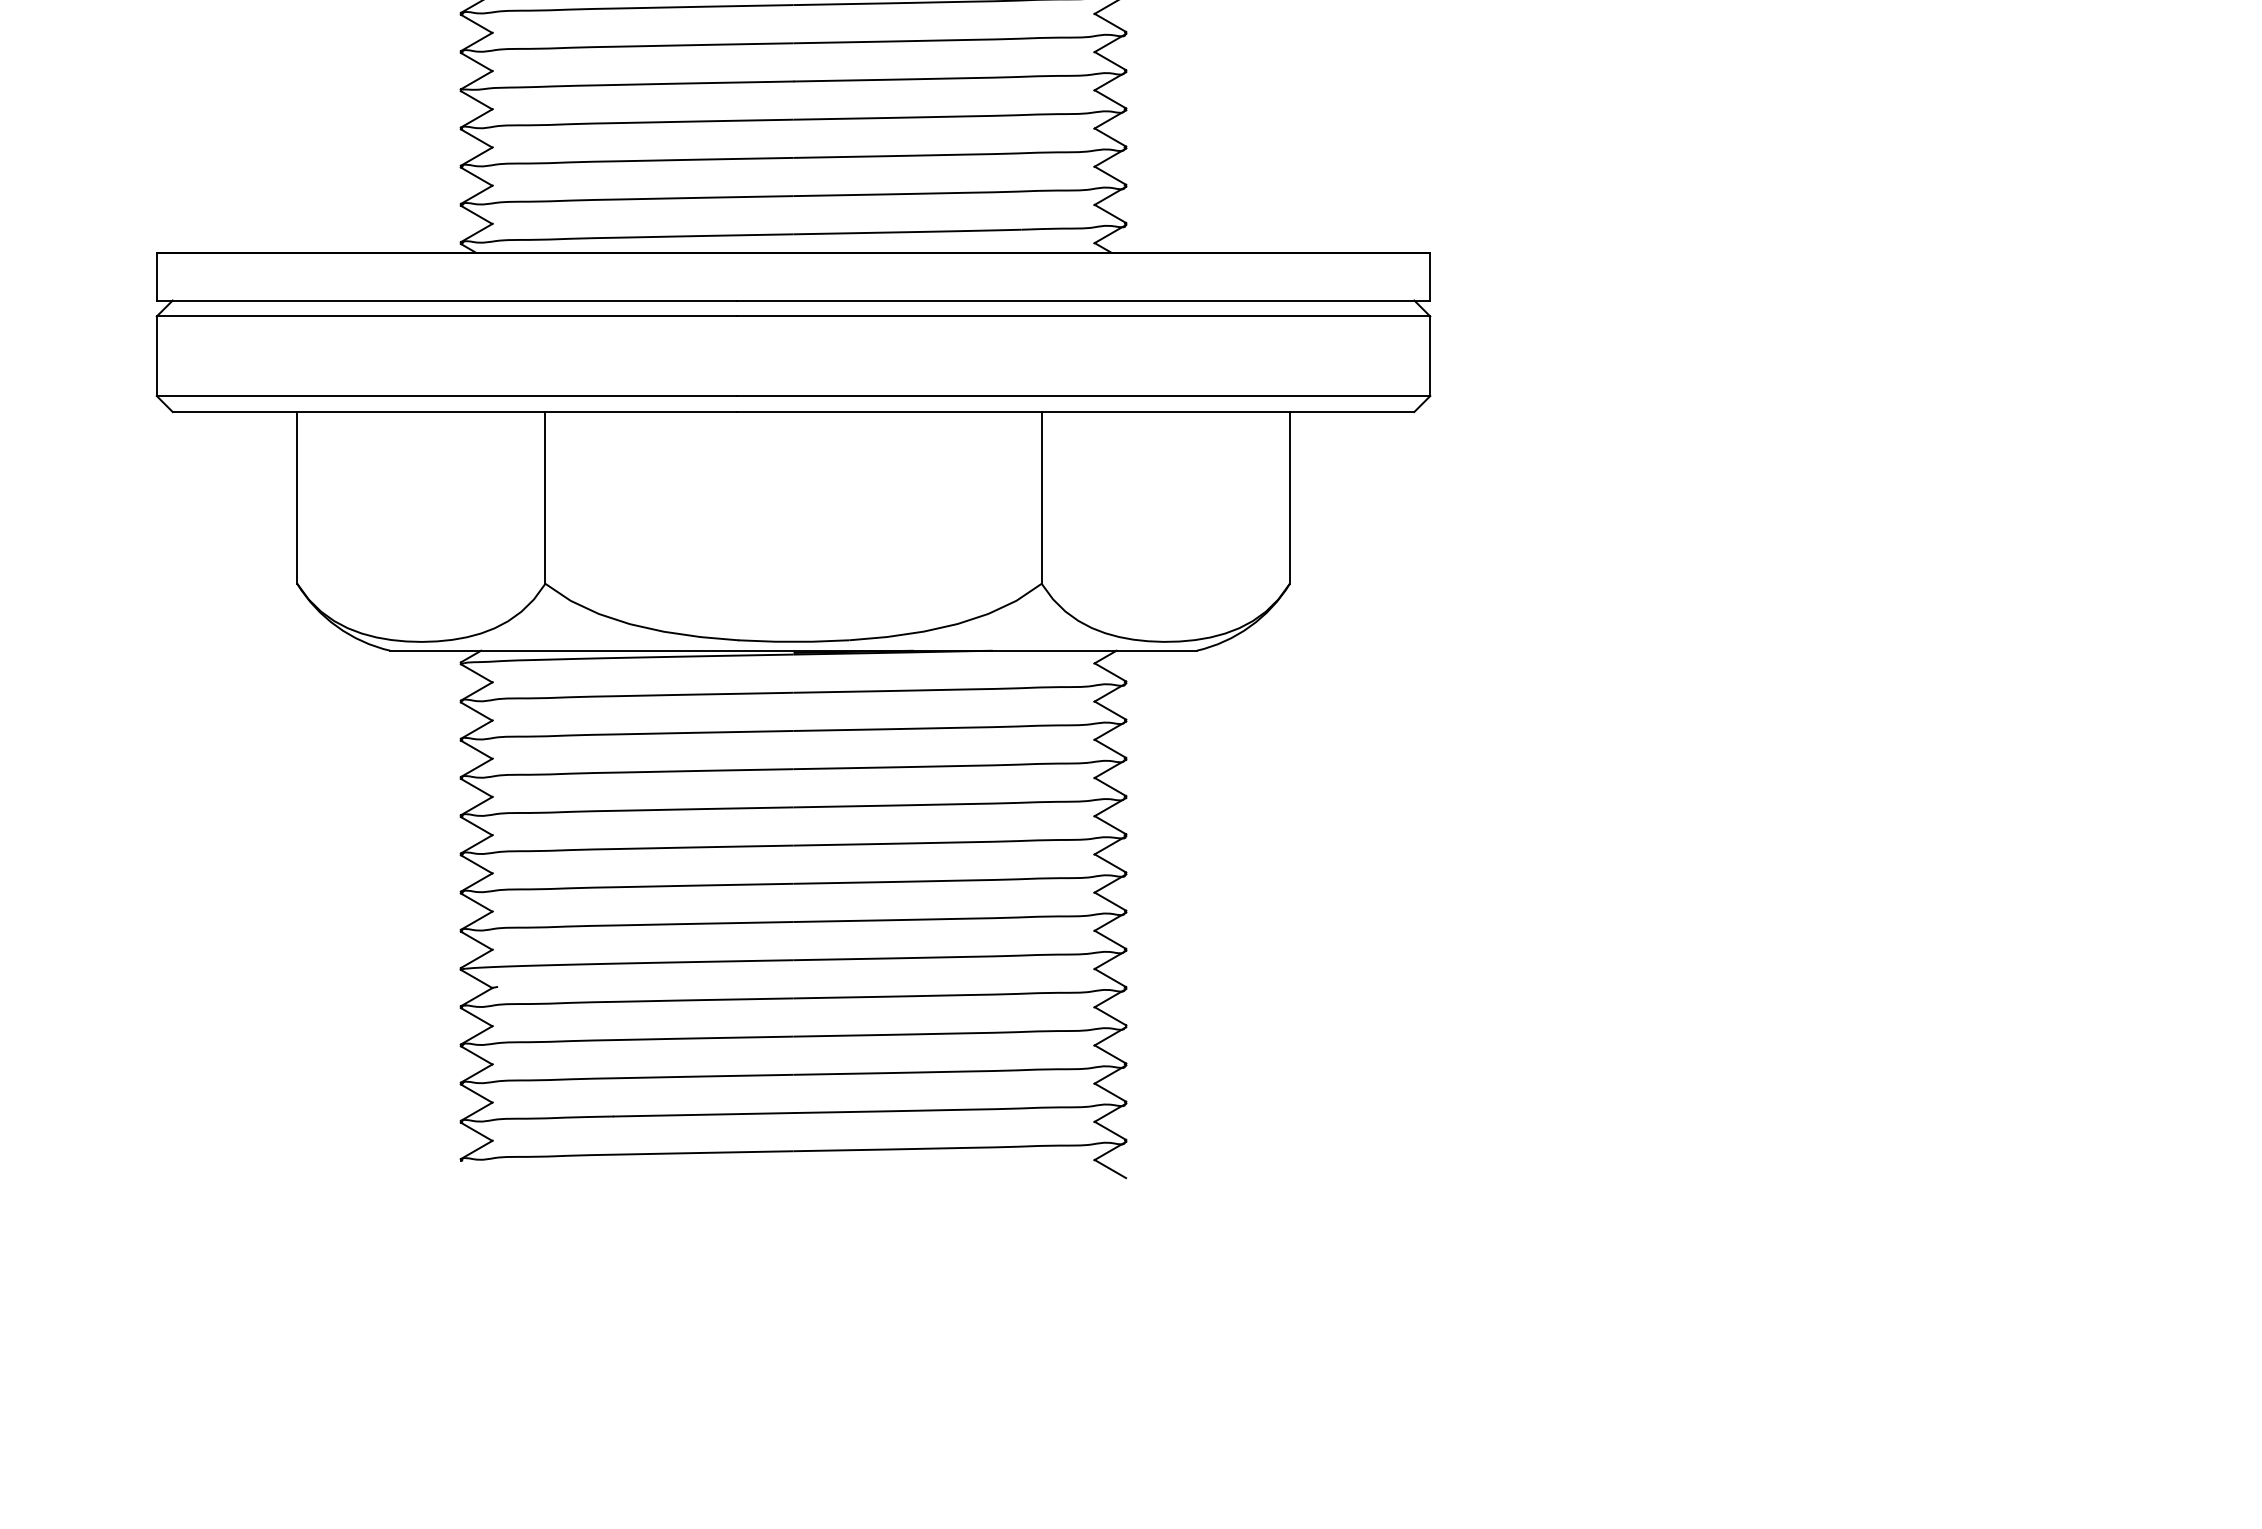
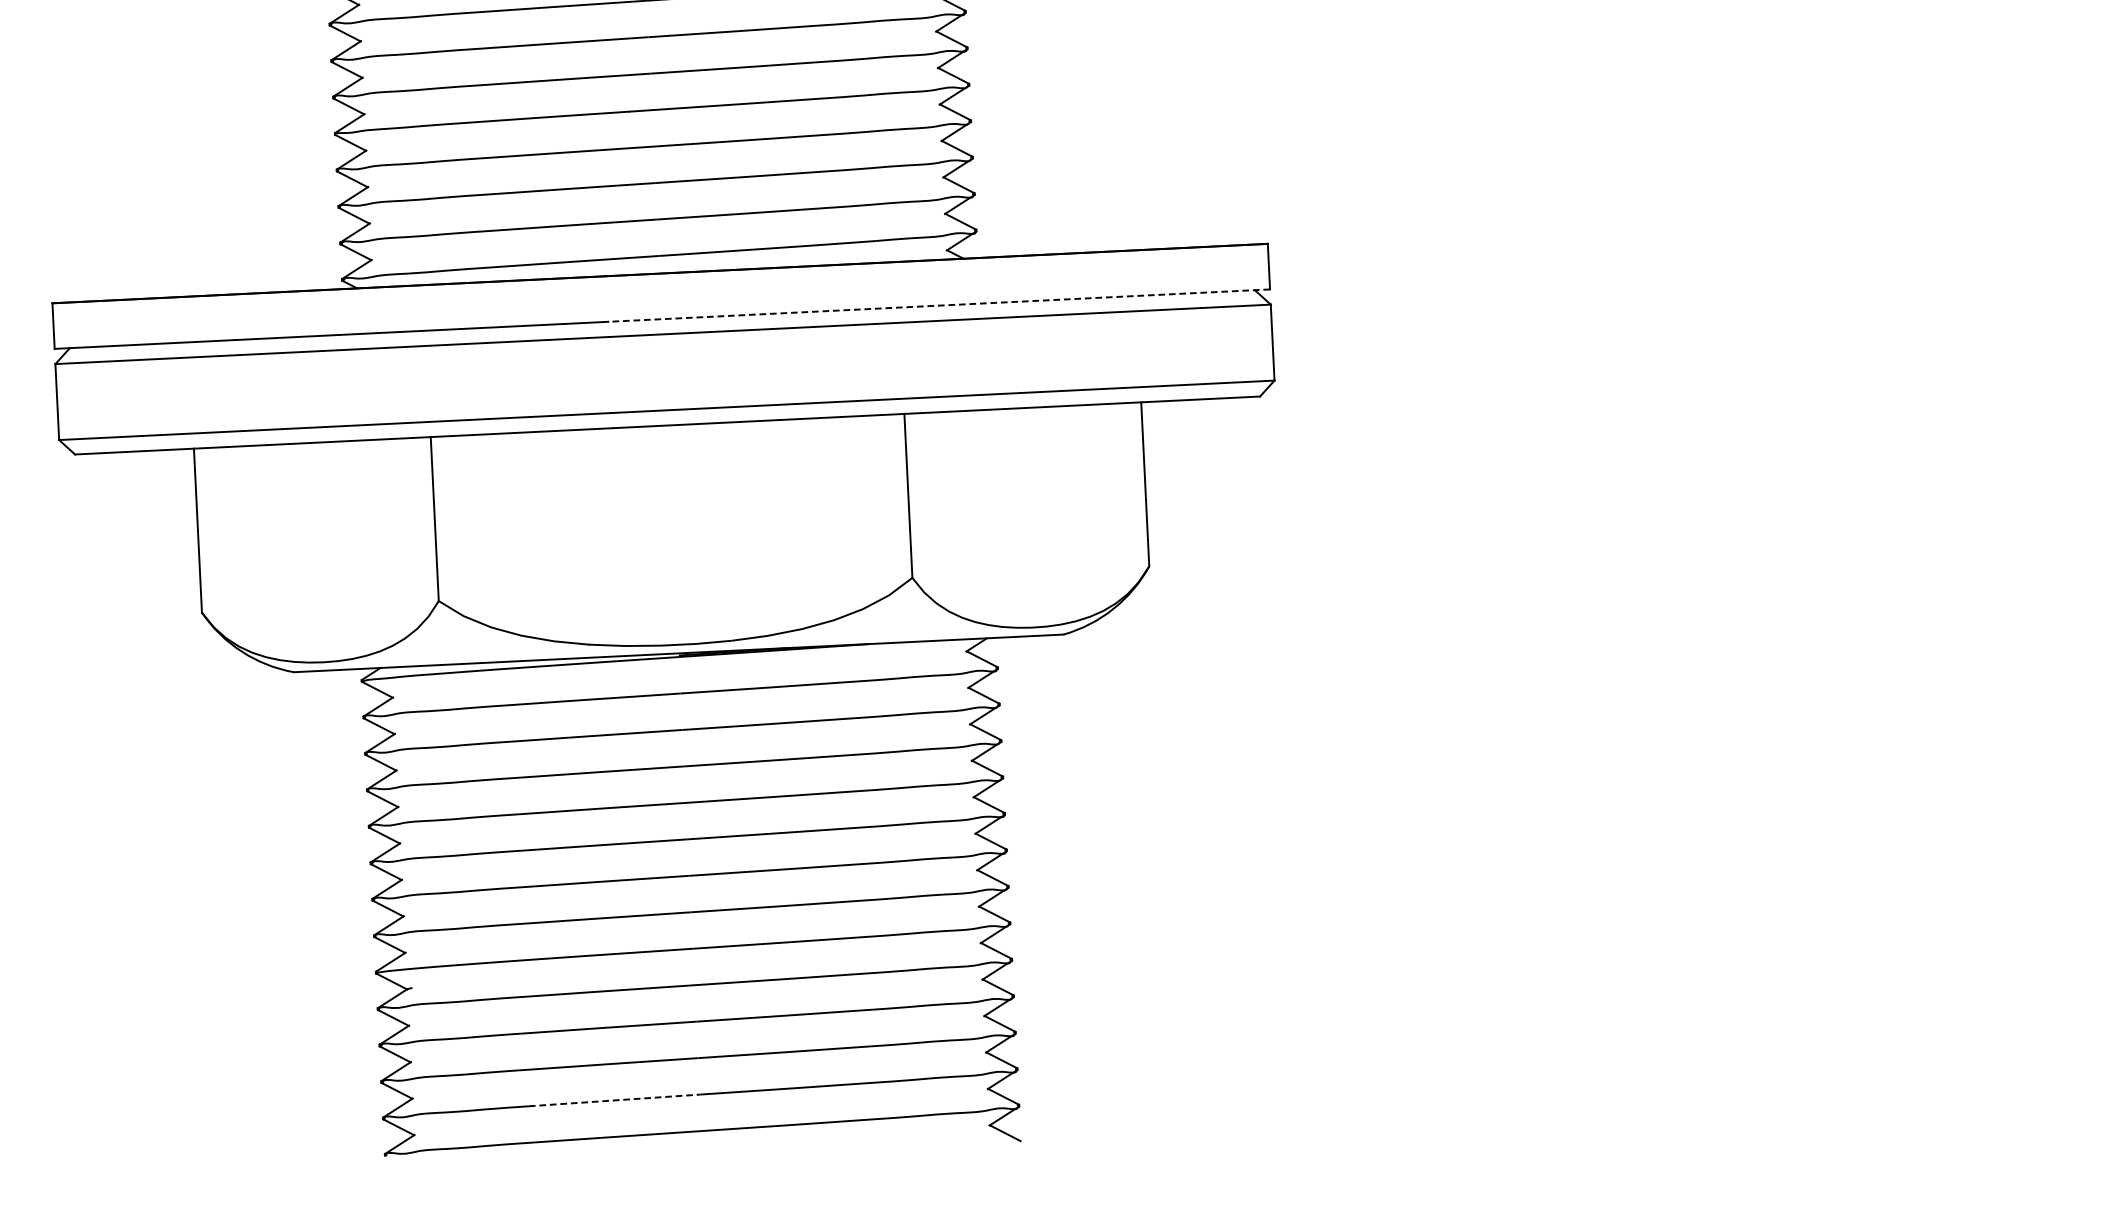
line: (1083, 300) -> (939, 305), solid -> dashed
line: (703, 1114) -> (614, 1100), solid -> dashed

